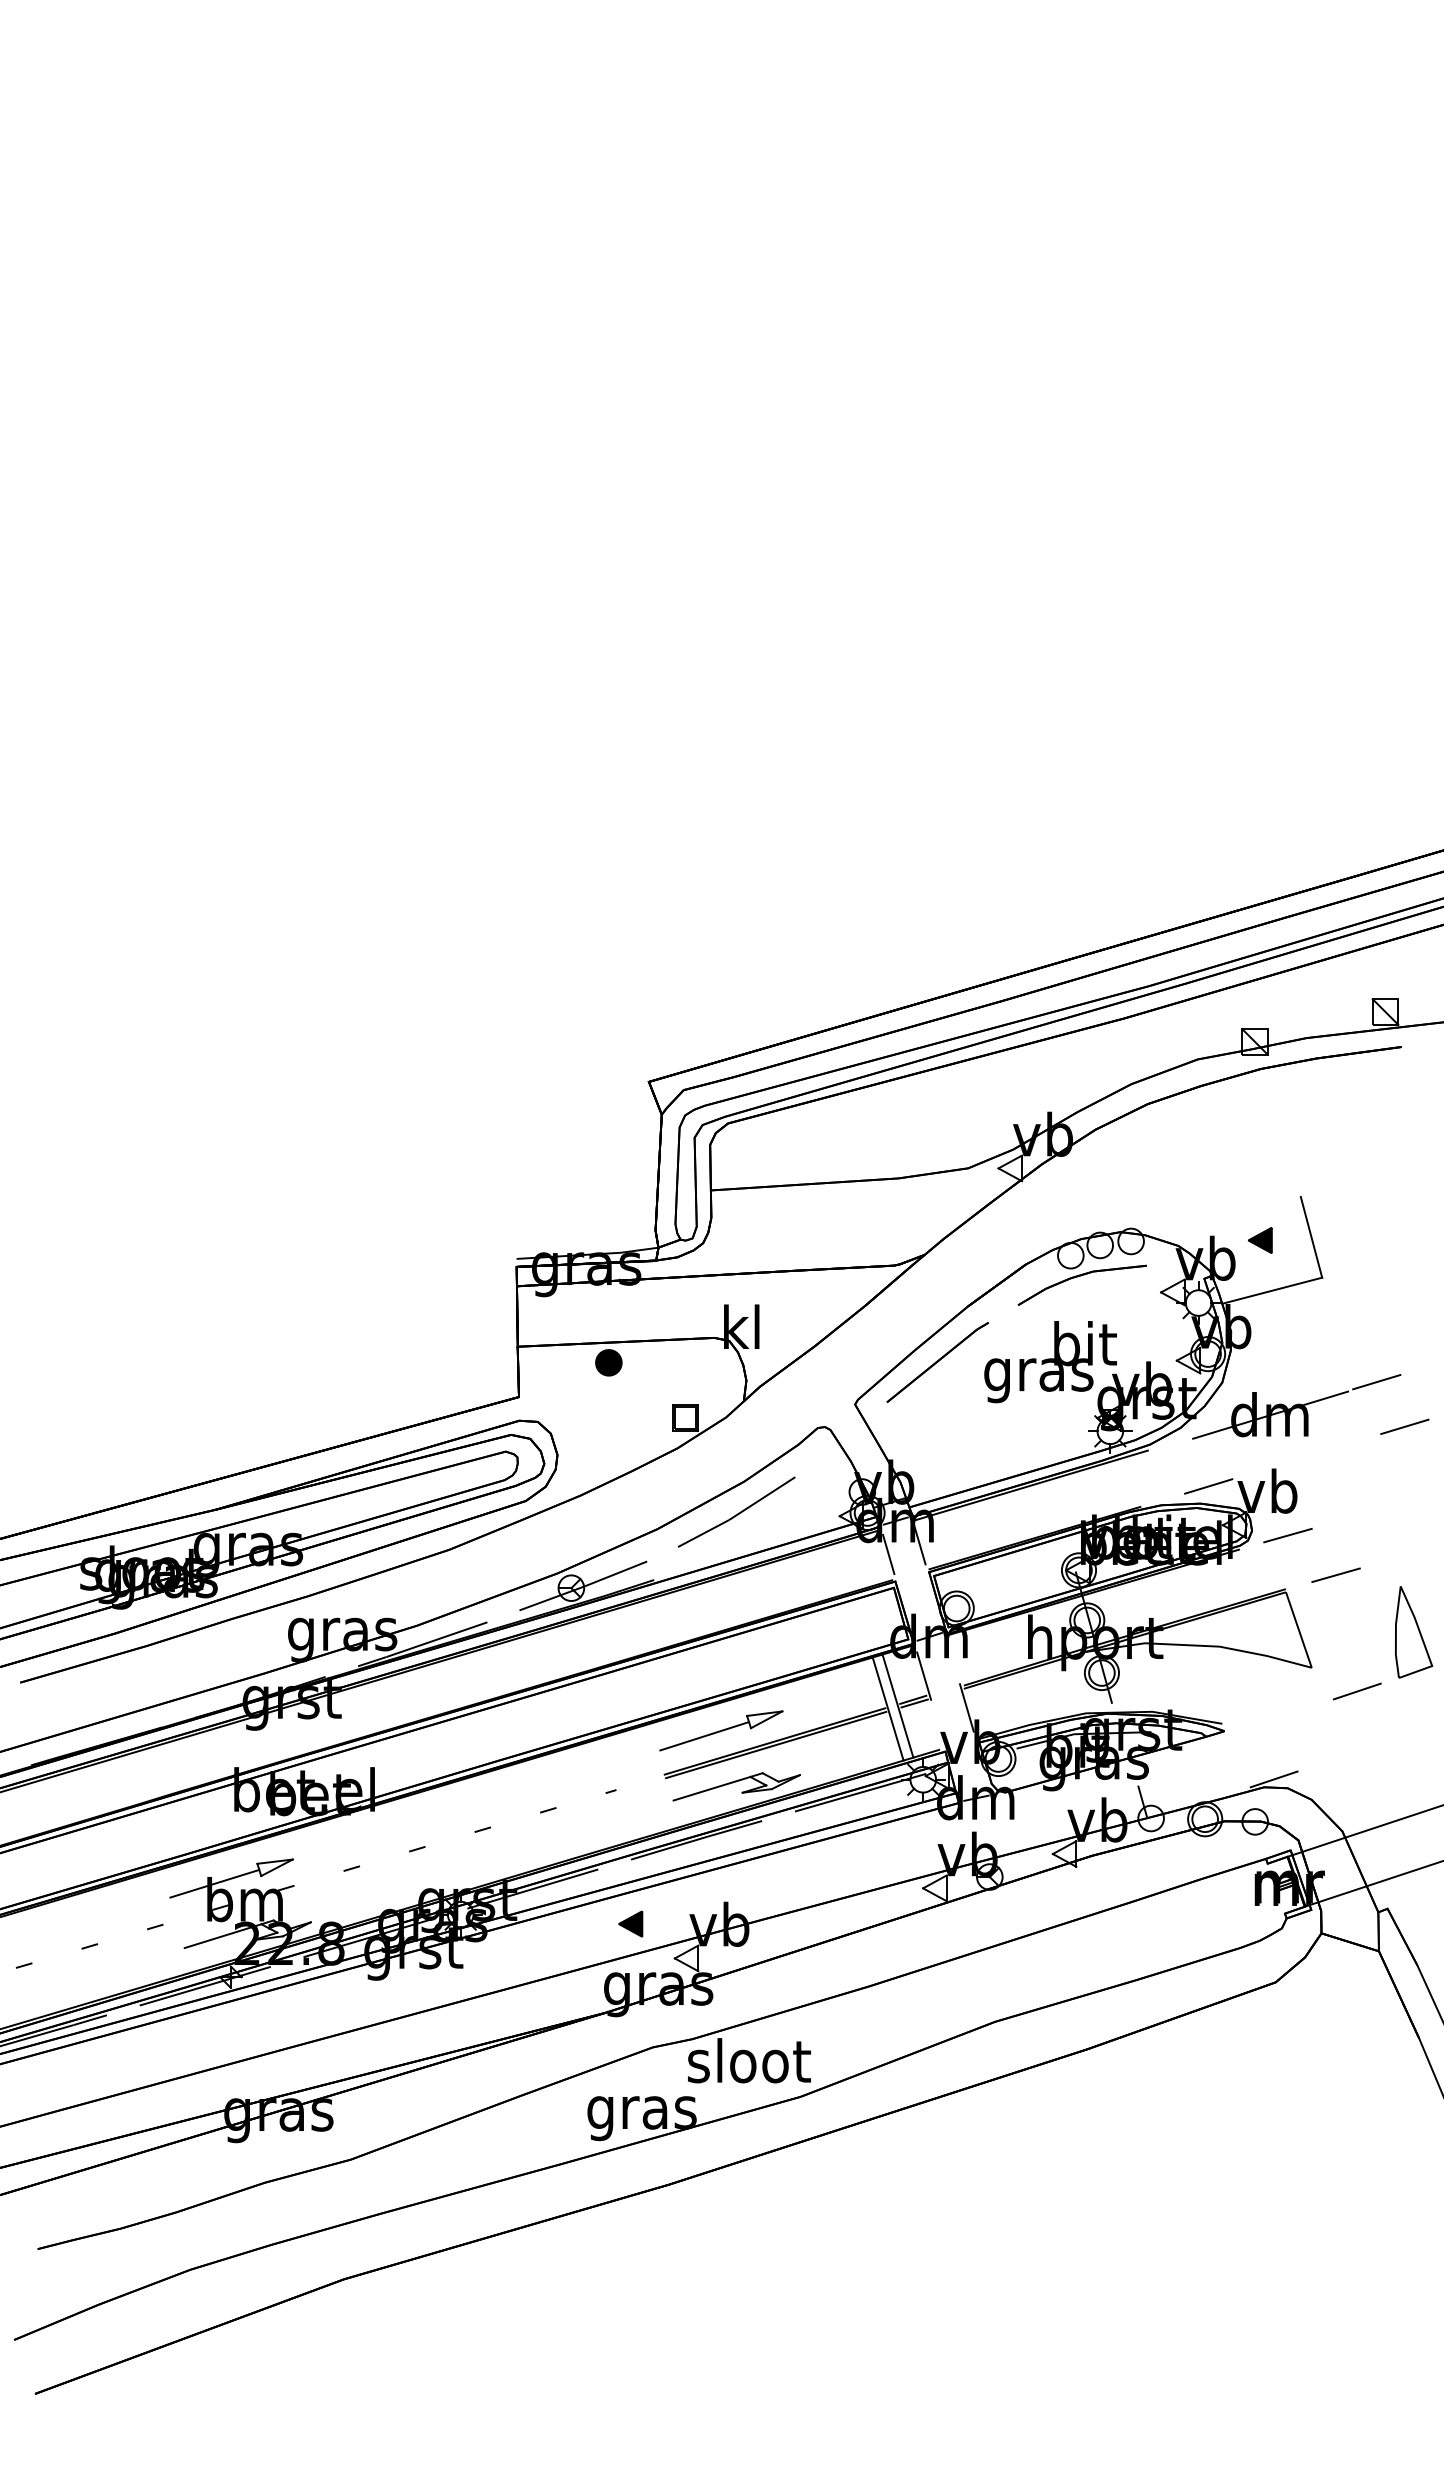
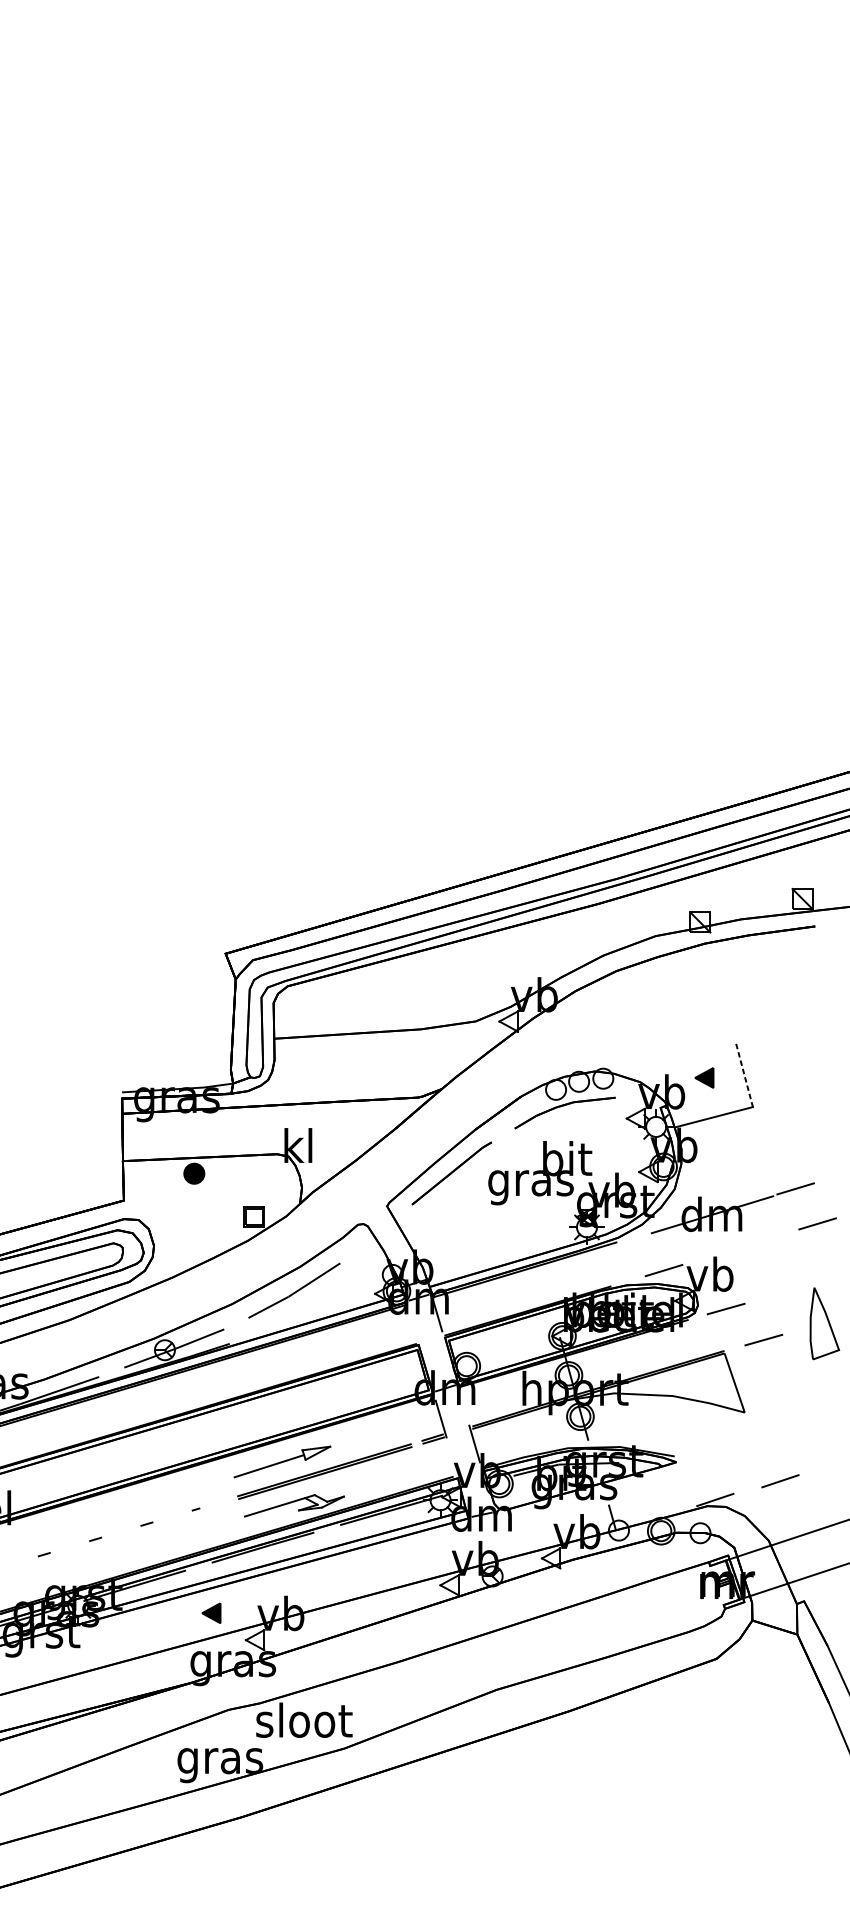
line: (1311, 1237) -> (744, 1075), solid -> dashed
line: (888, 1554) -> (413, 1323), removed
part: (1414, 1632) -> (825, 1323), moved
line: (1357, 1691) -> (780, 1481), moved
line: (897, 1705) -> (420, 1442), removed
line: (887, 1708) -> (412, 1444), removed

